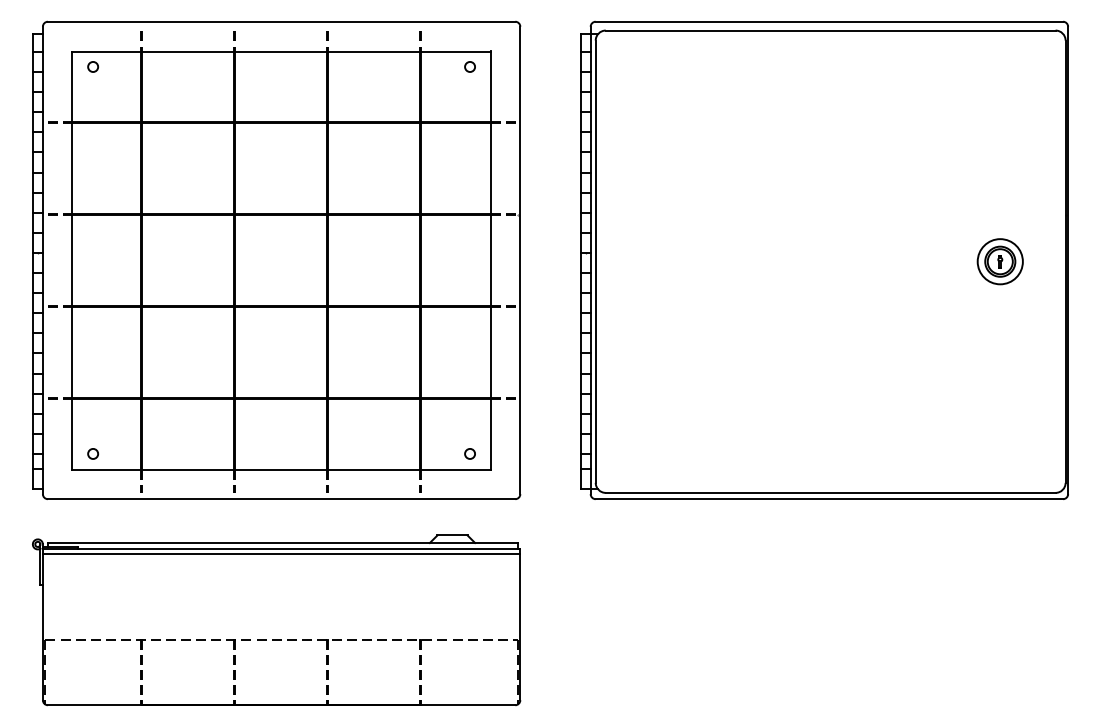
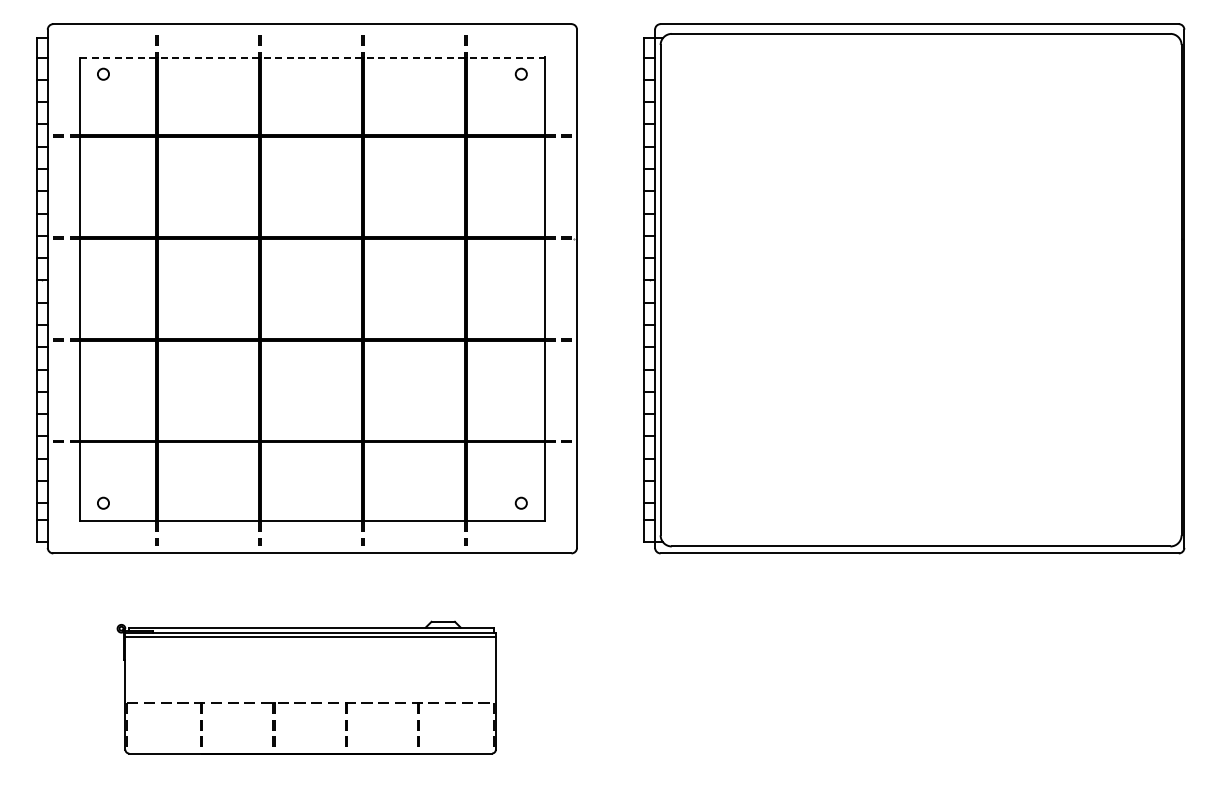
line: (281, 51) -> (312, 57), solid -> dashed
part: (1000, 262) -> (1109, 290), removed
part: (276, 620) -> (306, 687), size x0.7

